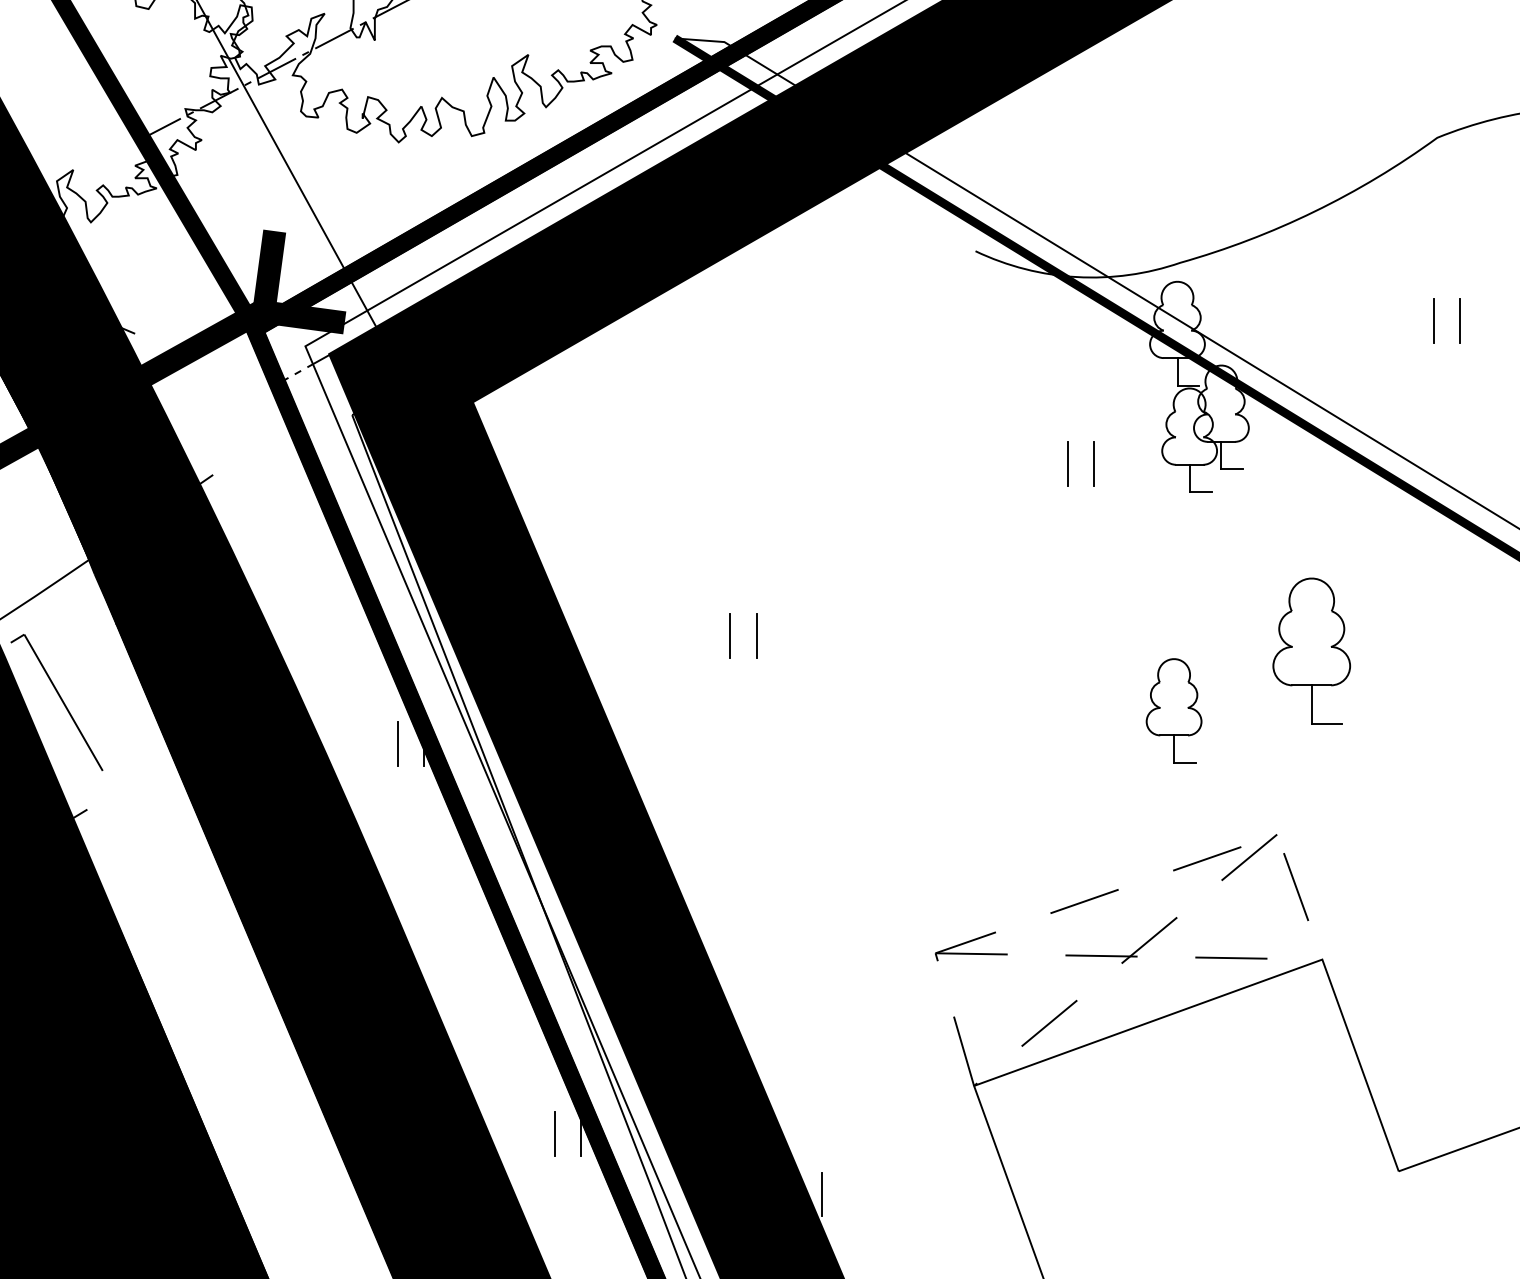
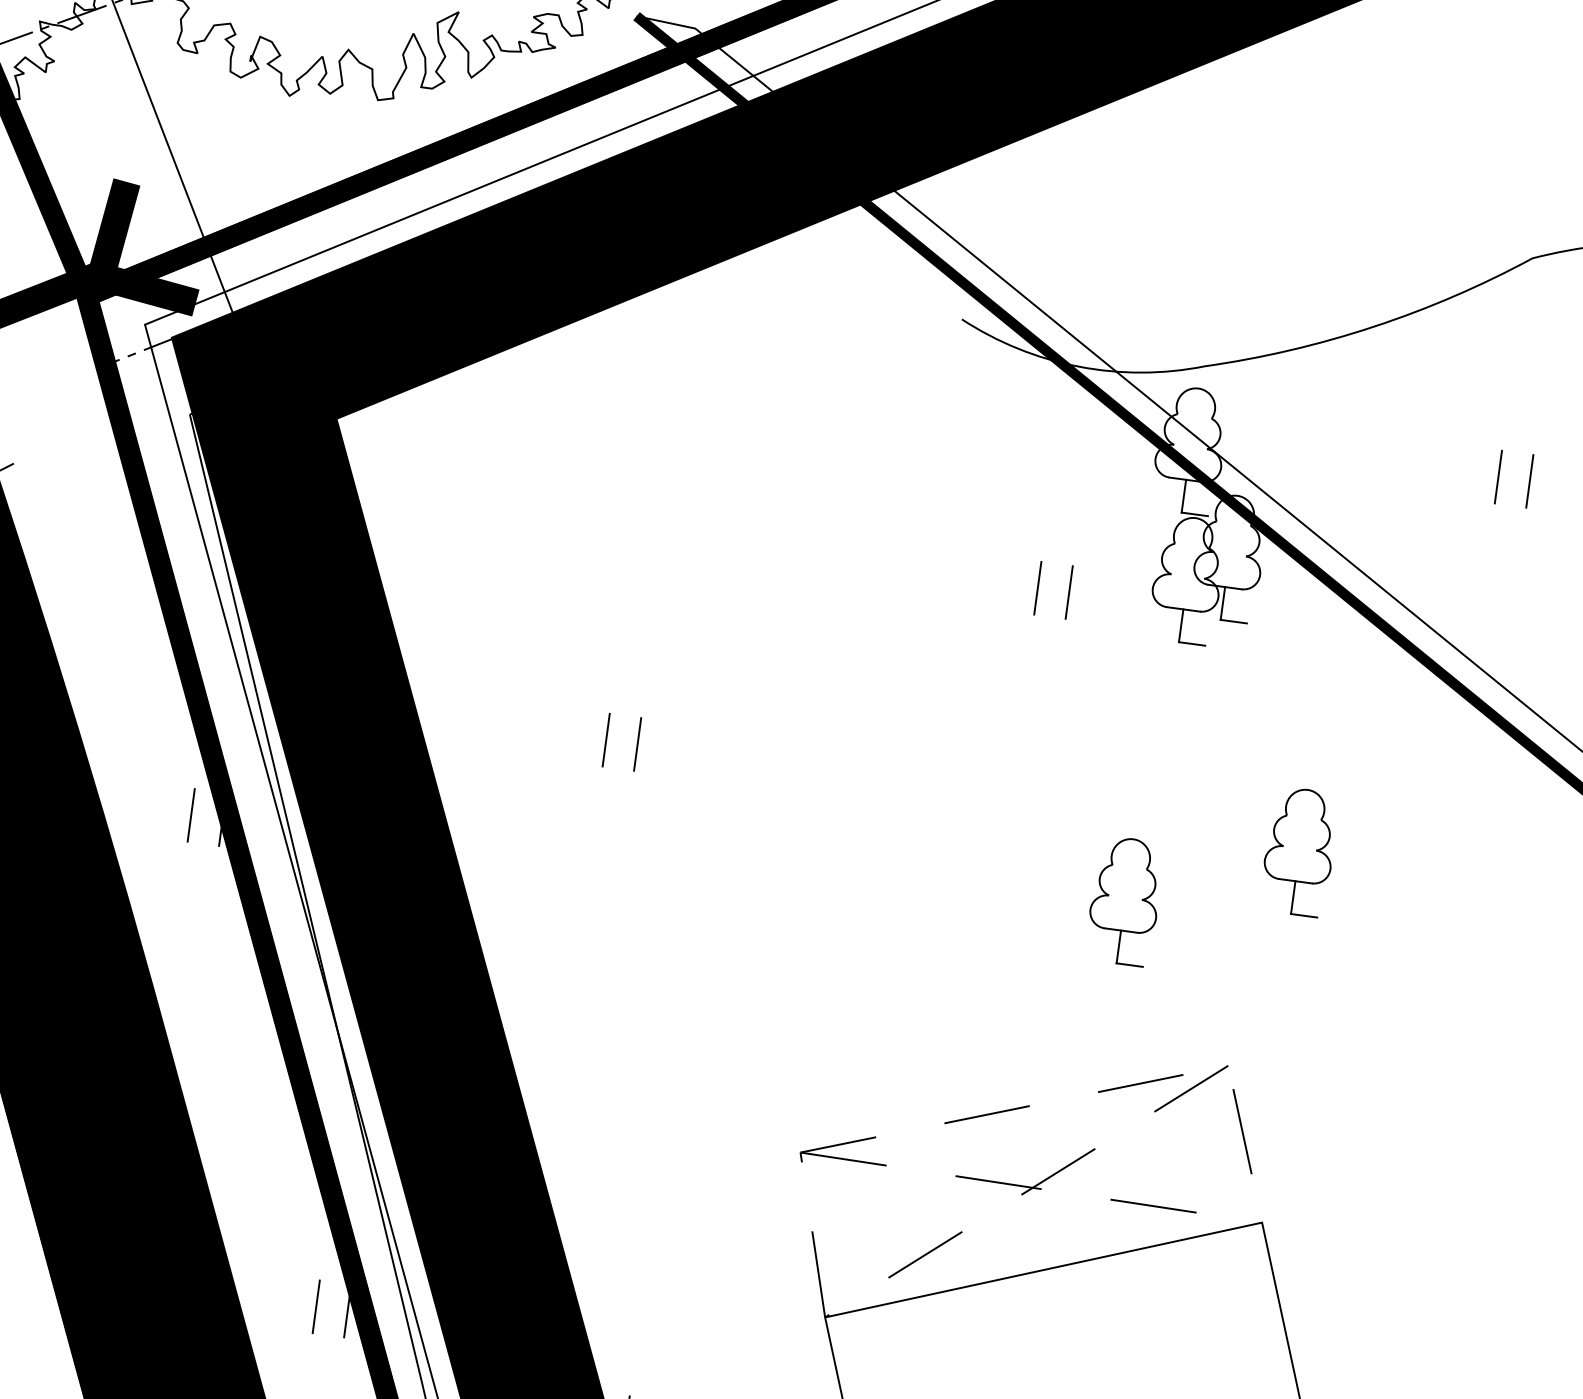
part: (1311, 650) -> (1299, 851), size x0.71

